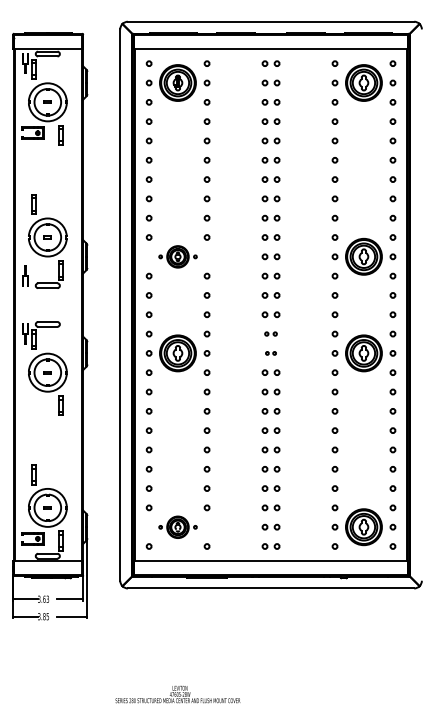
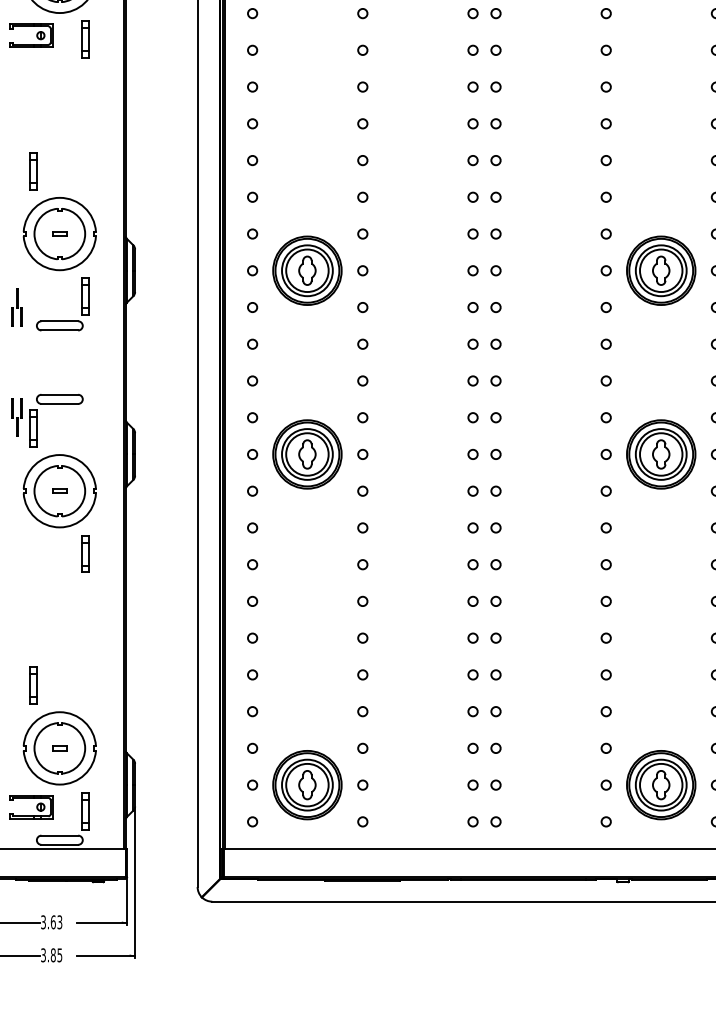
part: (177, 256) -> (306, 270), size x1.67
part: (270, 333) -> (483, 416), size x1.43
part: (270, 353) -> (483, 454), size x1.67
part: (177, 527) -> (306, 785), size x1.67

